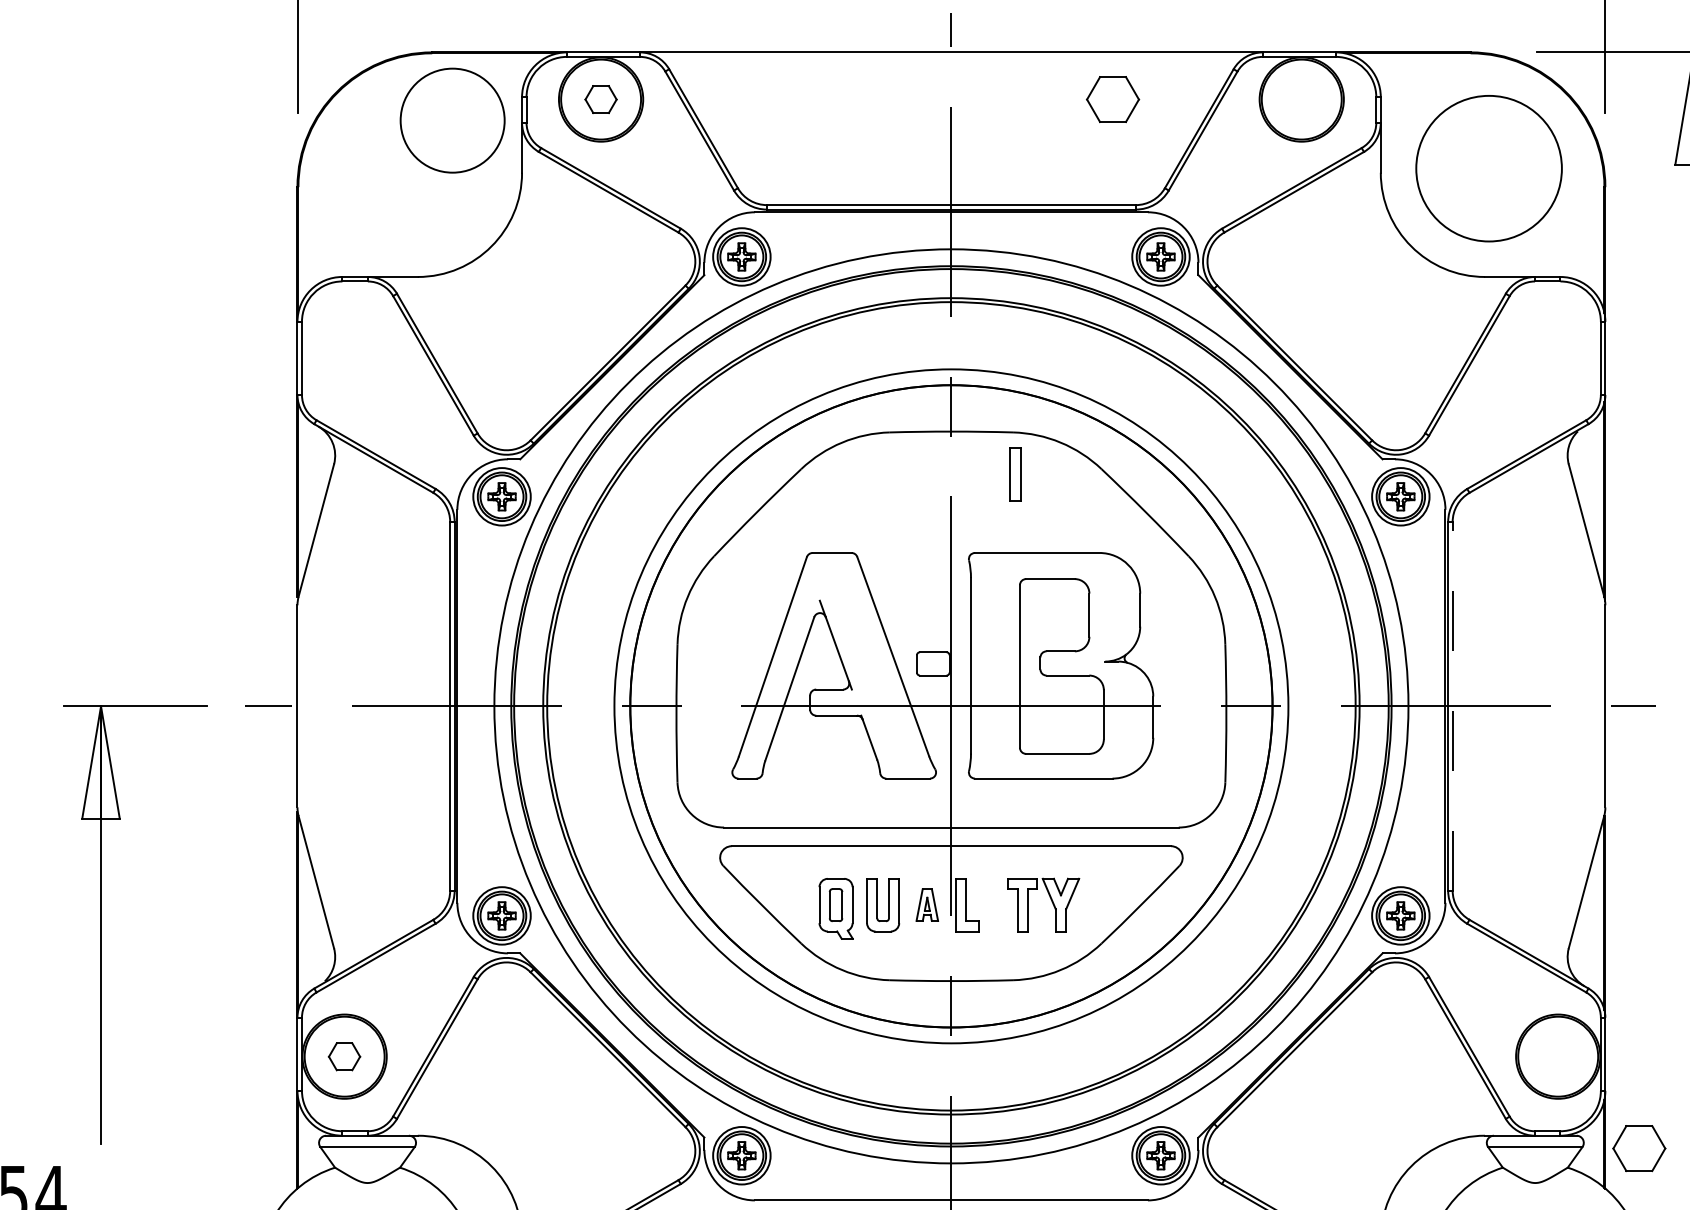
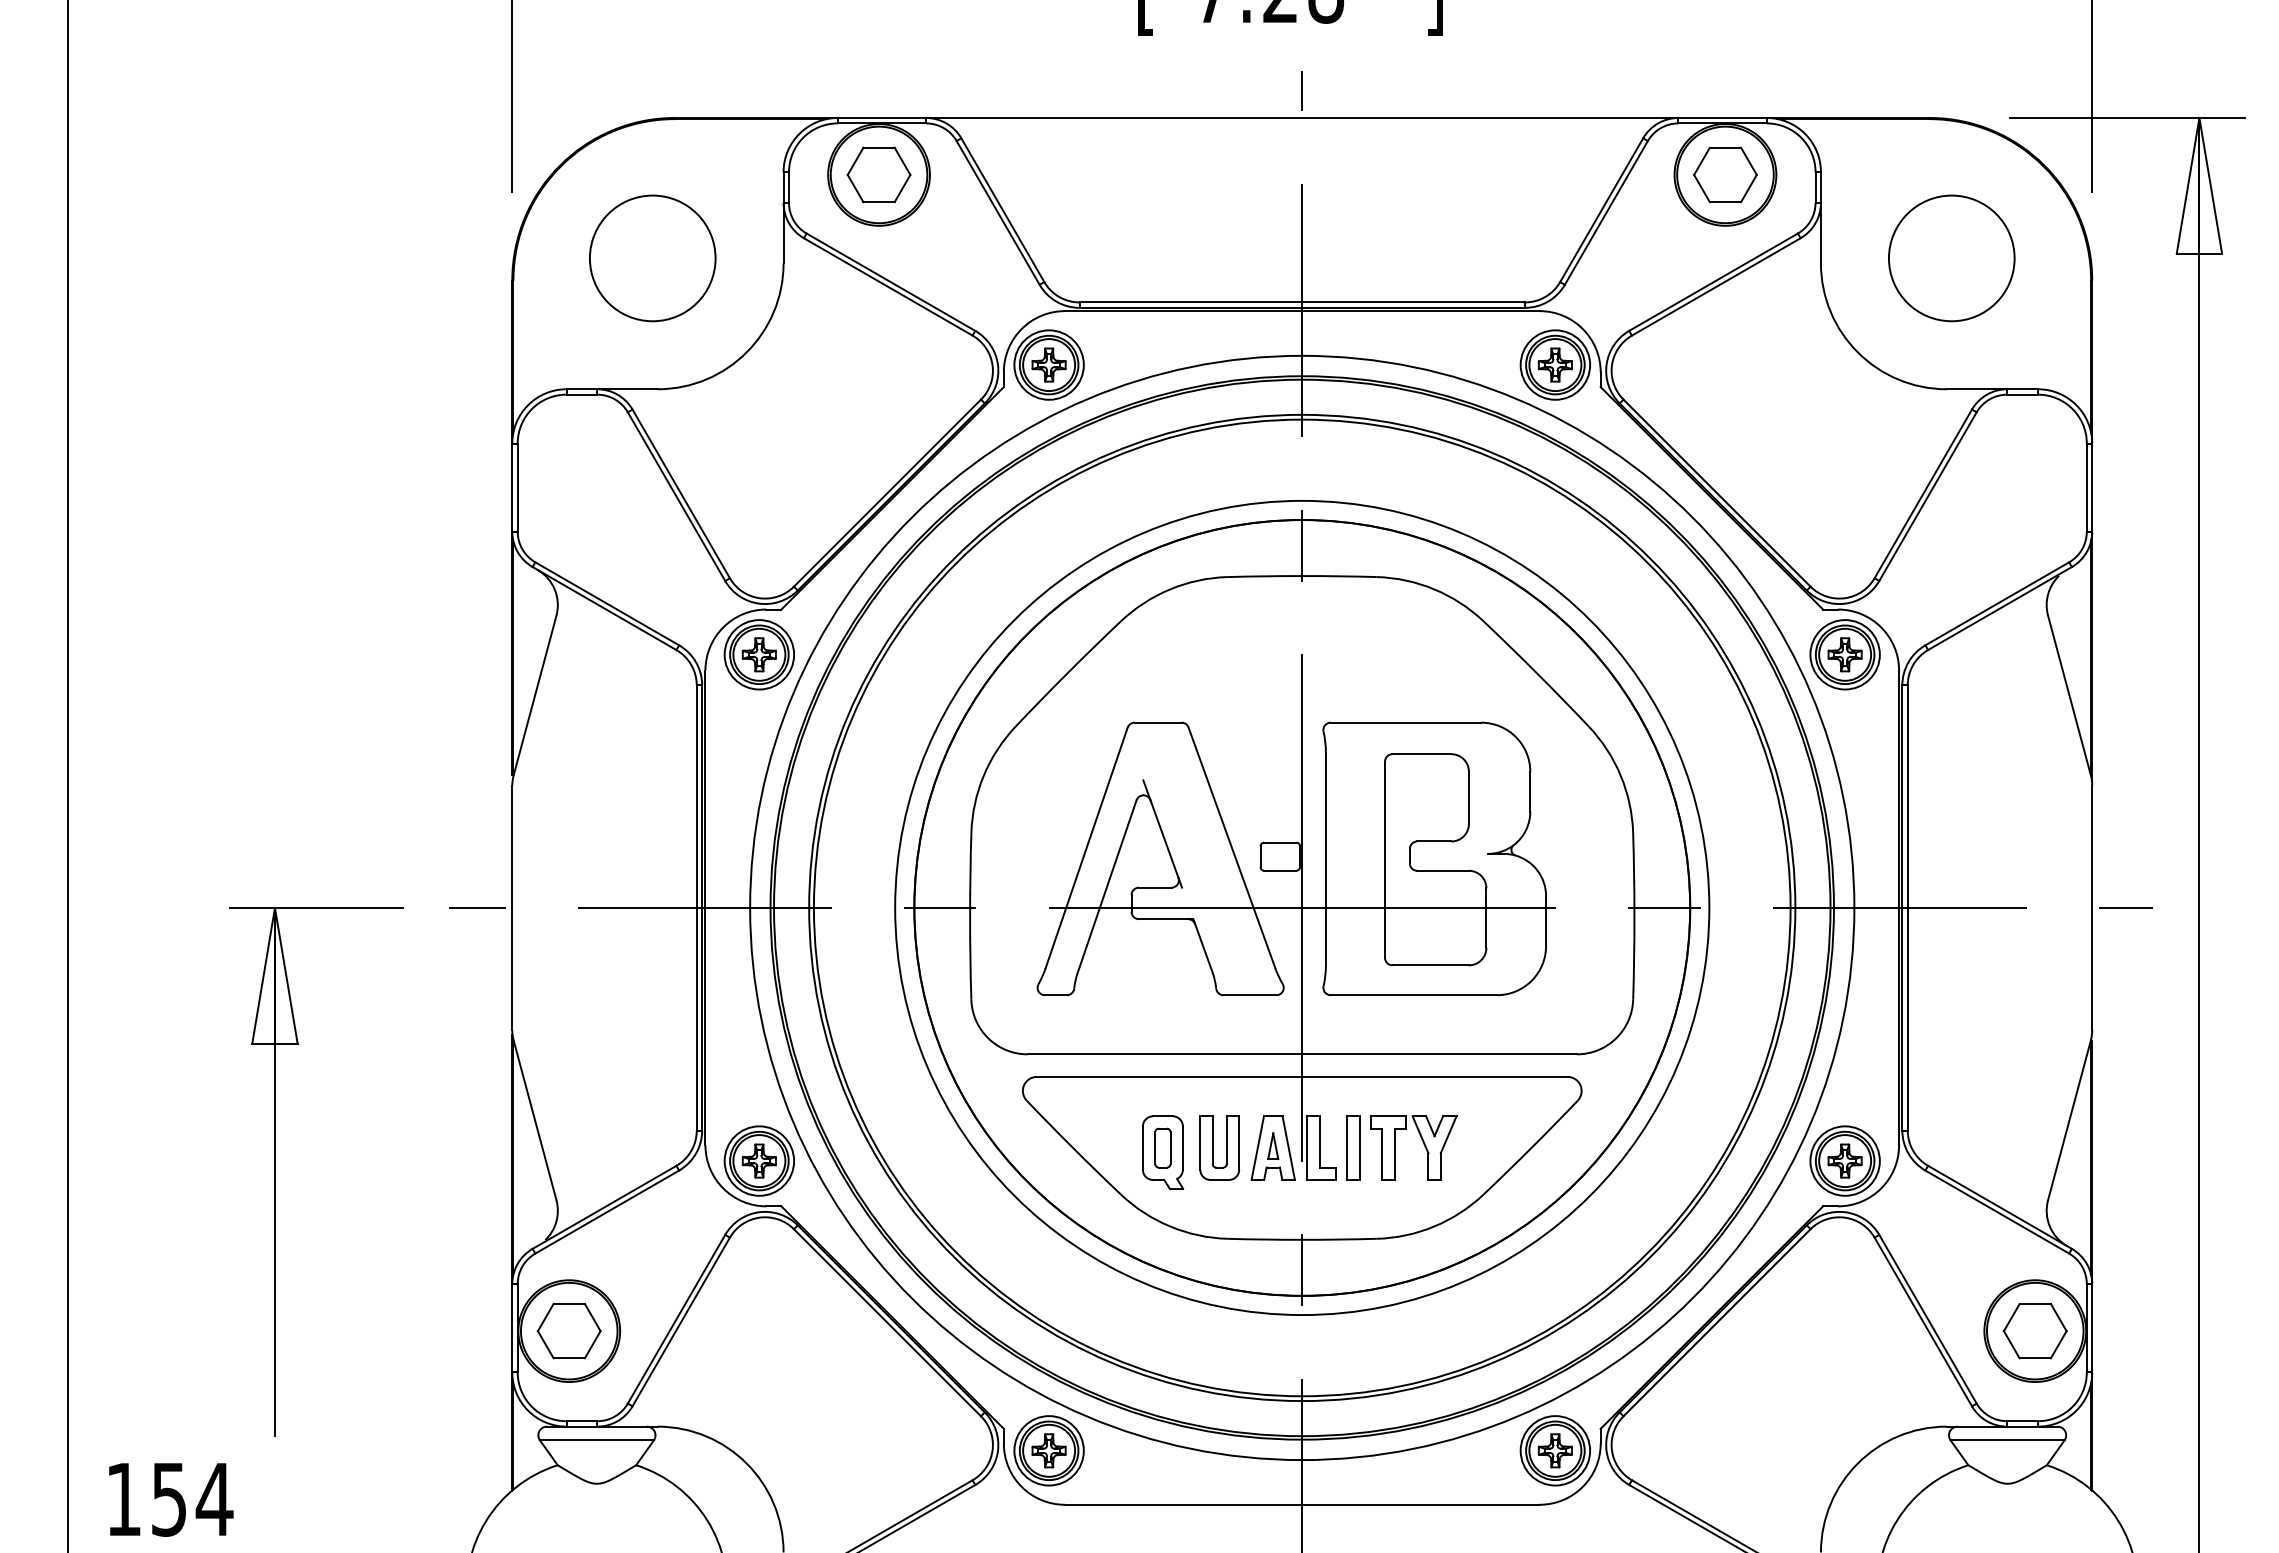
part: (600, 99) -> (878, 174), size x1.67
part: (1113, 99) -> (1725, 174), moved
circle: (452, 120) -> (652, 258), moved
circle: (1488, 168) -> (1951, 258), size x0.71
part: (1015, 474) -> (1353, 1147), moved
line: (1452, 705) -> (1907, 907), dashed -> solid
part: (926, 904) -> (1272, 1147), size x1.67
part: (344, 1056) -> (568, 1331), size x1.67
part: (1638, 1148) -> (2034, 1331), moved

